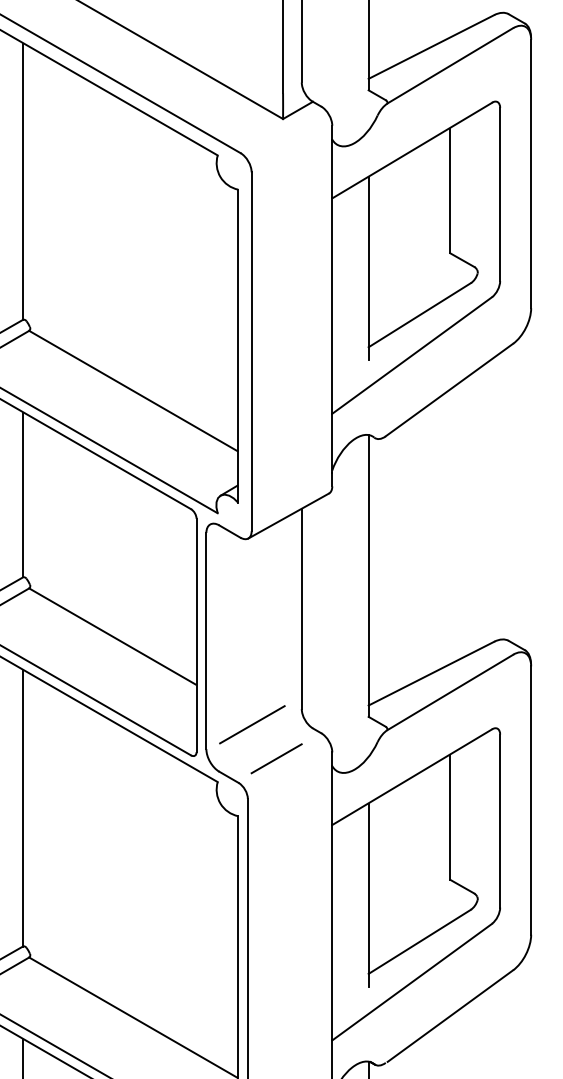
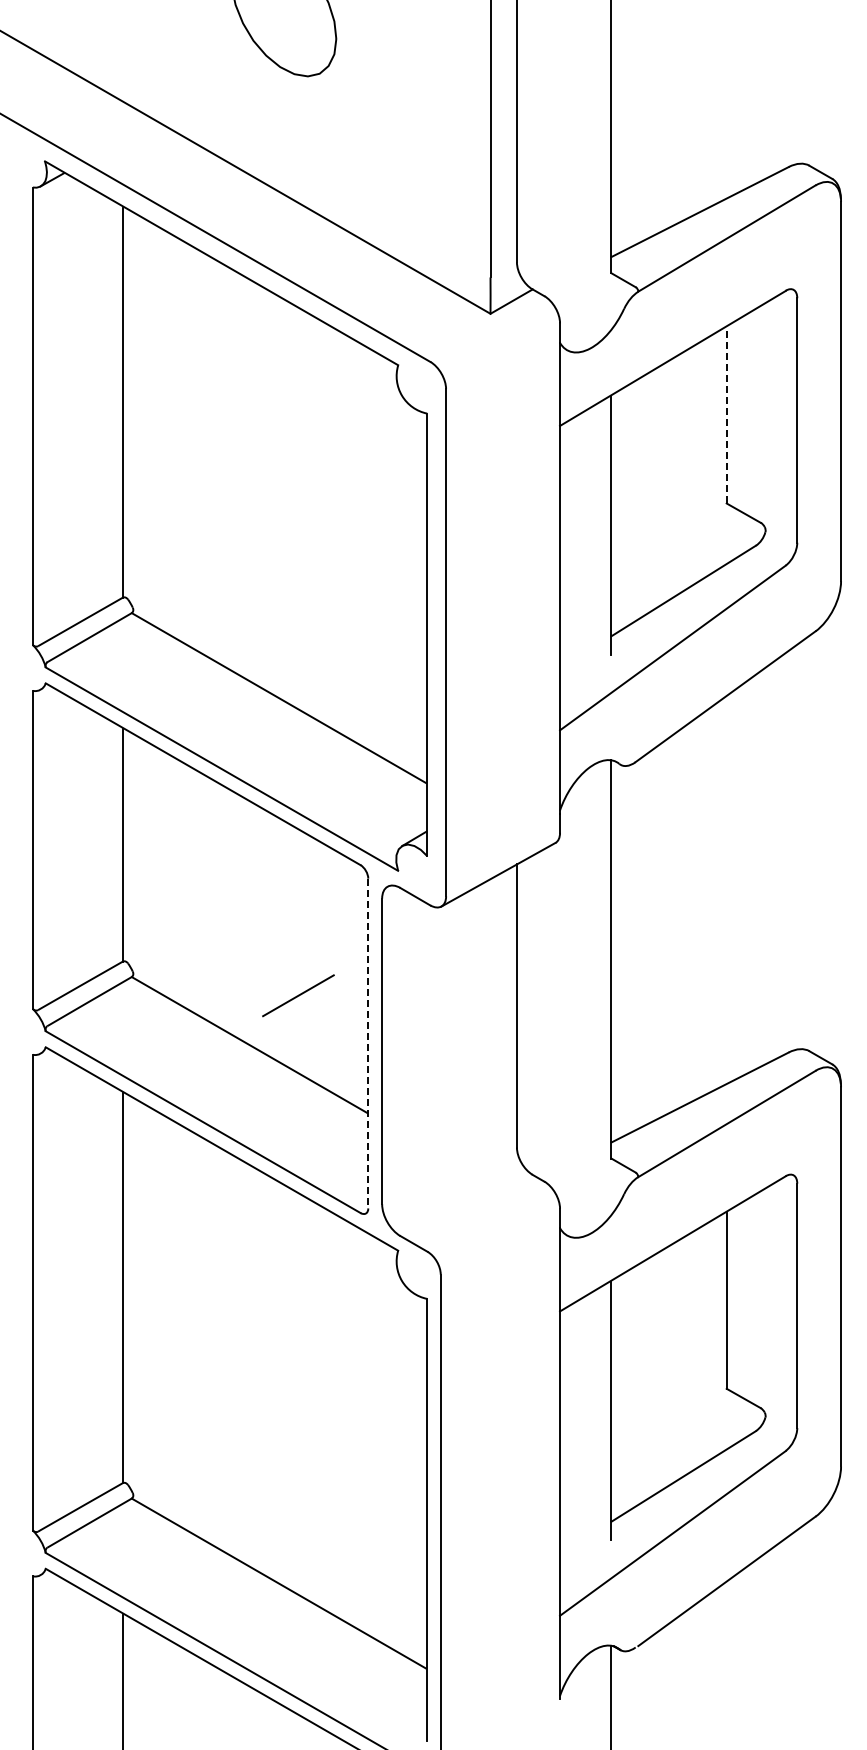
line: (450, 190) -> (726, 414), solid -> dashed
line: (196, 635) -> (368, 1043), solid -> dashed
line: (251, 724) -> (446, 1169), removed
line: (276, 758) -> (298, 995), moved

